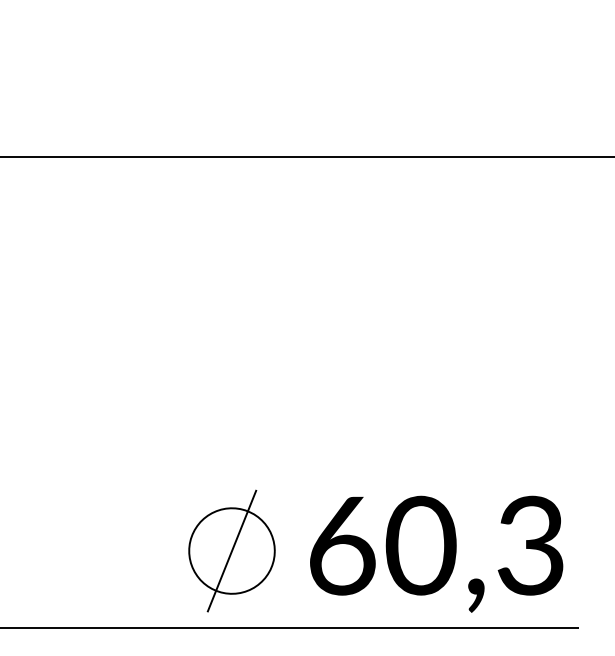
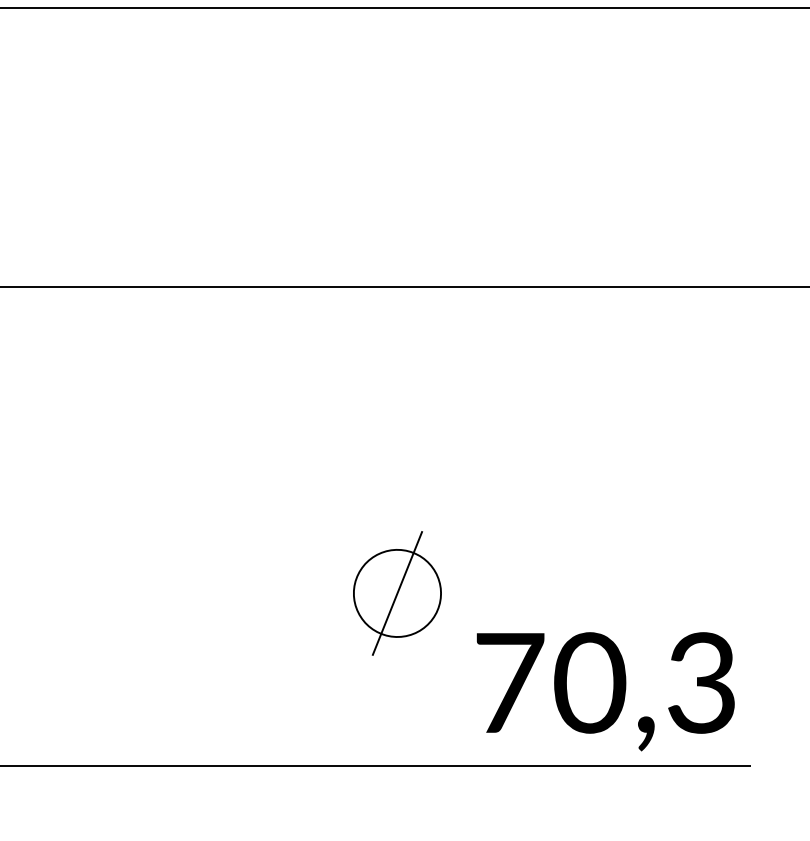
text: (343, 546) -> (510, 683), 60,3 -> 70,3
part: (232, 551) -> (397, 593), moved

